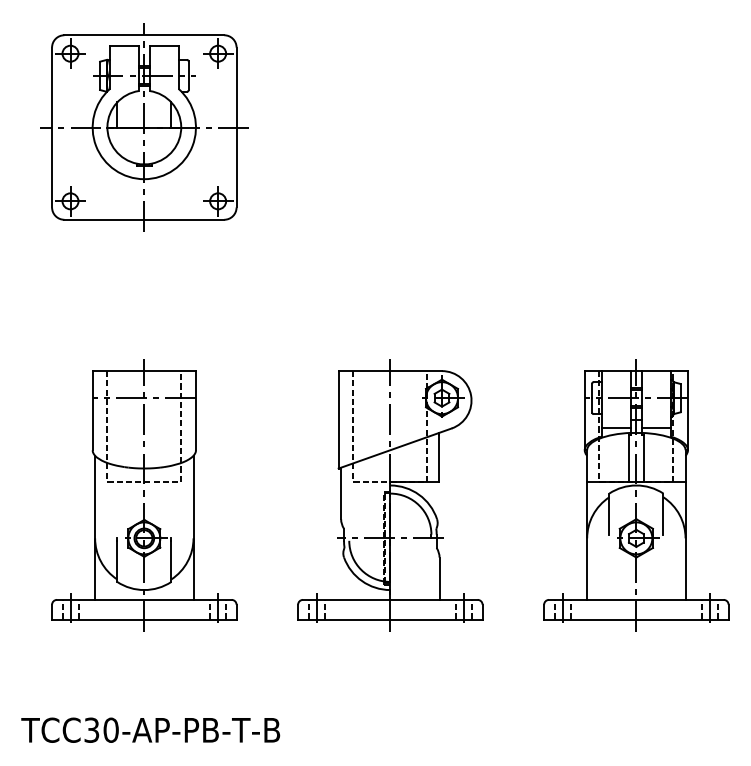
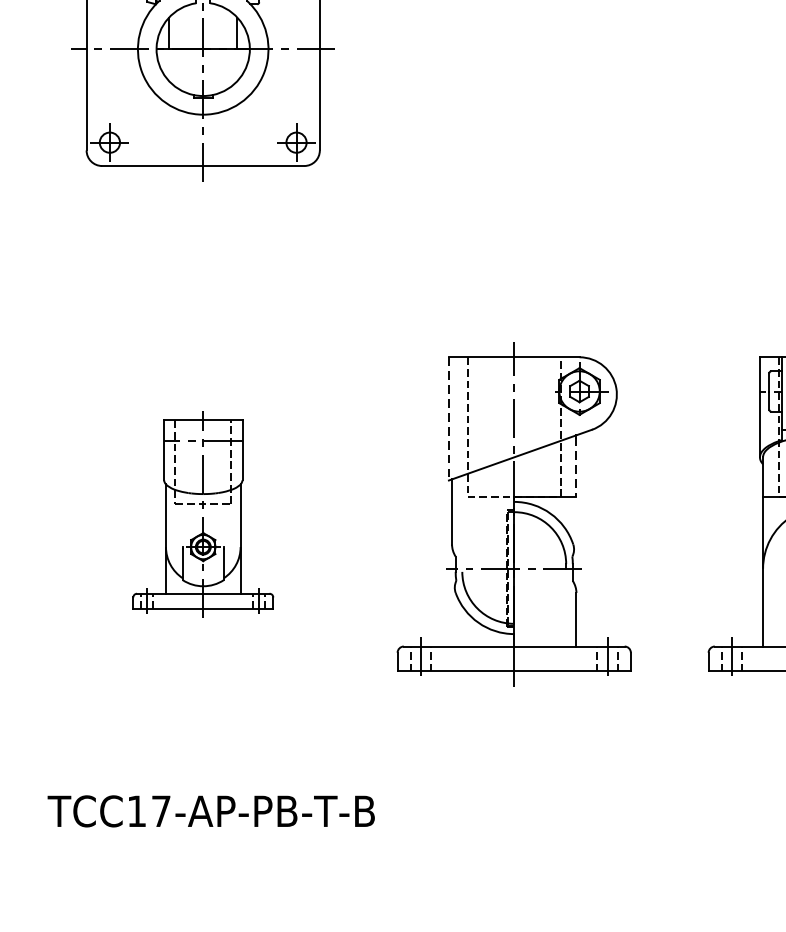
line: (338, 419) -> (448, 418), solid -> dashed
line: (438, 458) -> (575, 467), solid -> dashed
part: (144, 495) -> (203, 514), size x0.6
text: (101, 729) -> (149, 810), TCC30-AP-PB-T-B -> TCC17-AP-PB-T-B

